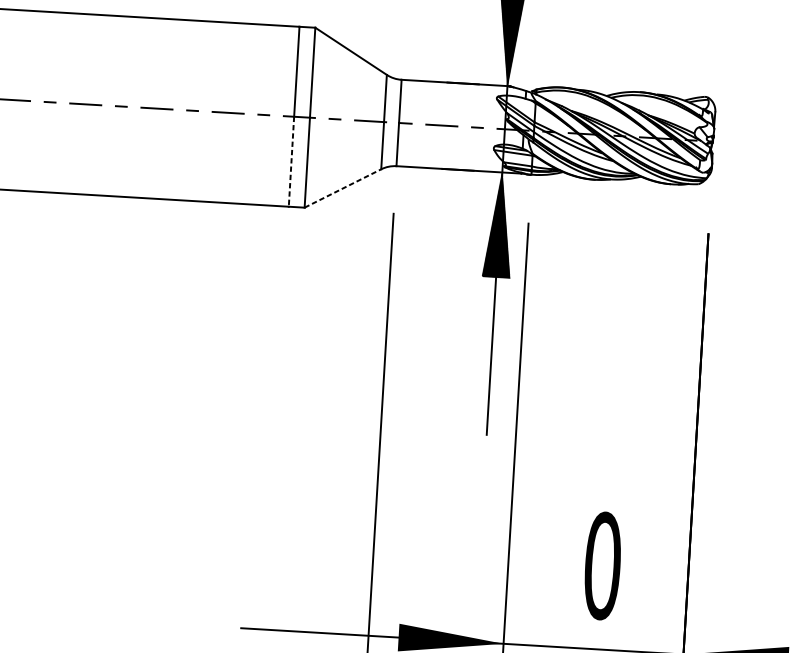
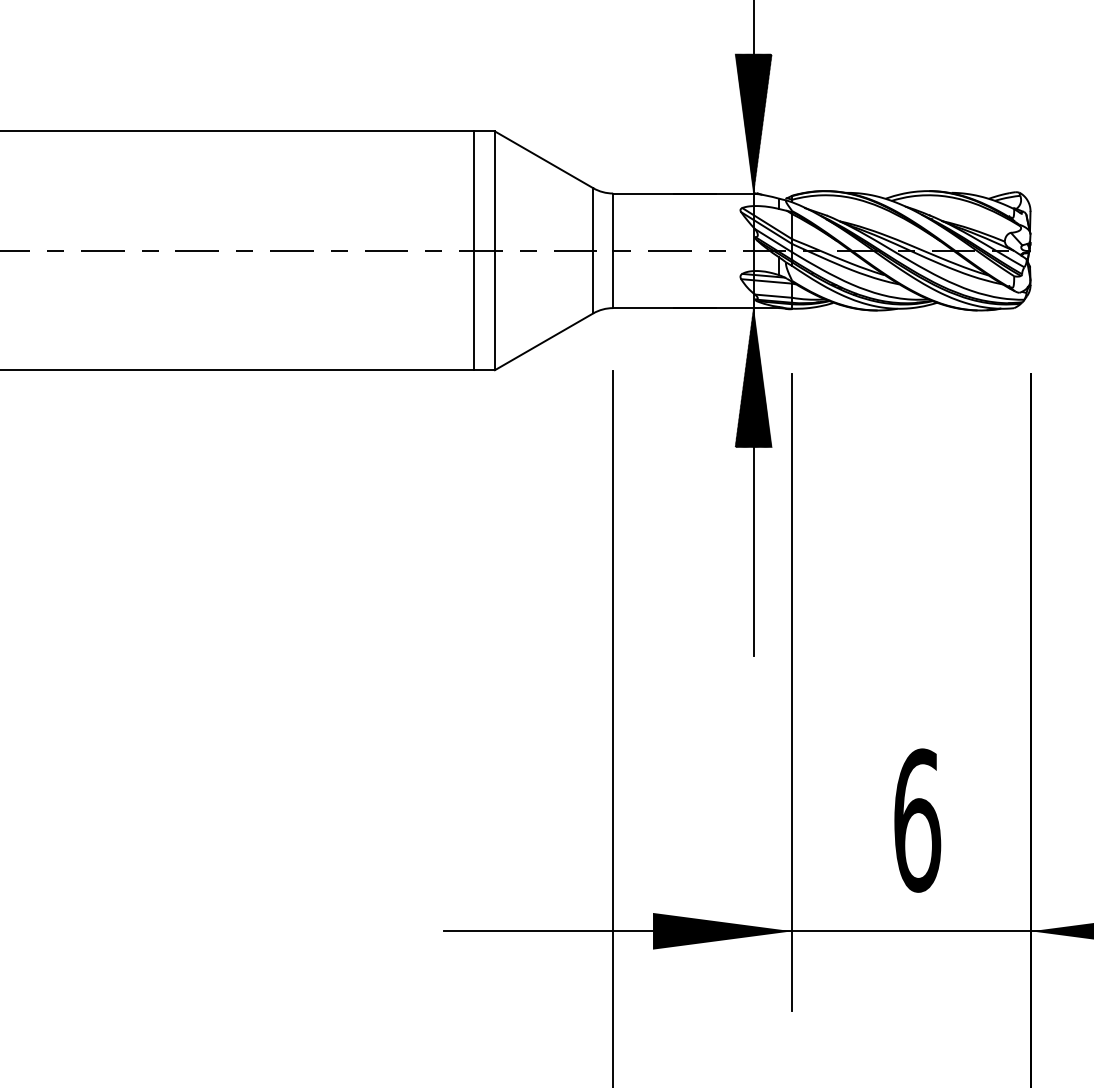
line: (291, 161) -> (473, 310), dashed -> solid
line: (343, 188) -> (544, 341), dashed -> solid
text: (602, 565) -> (917, 820), 0 -> 6

